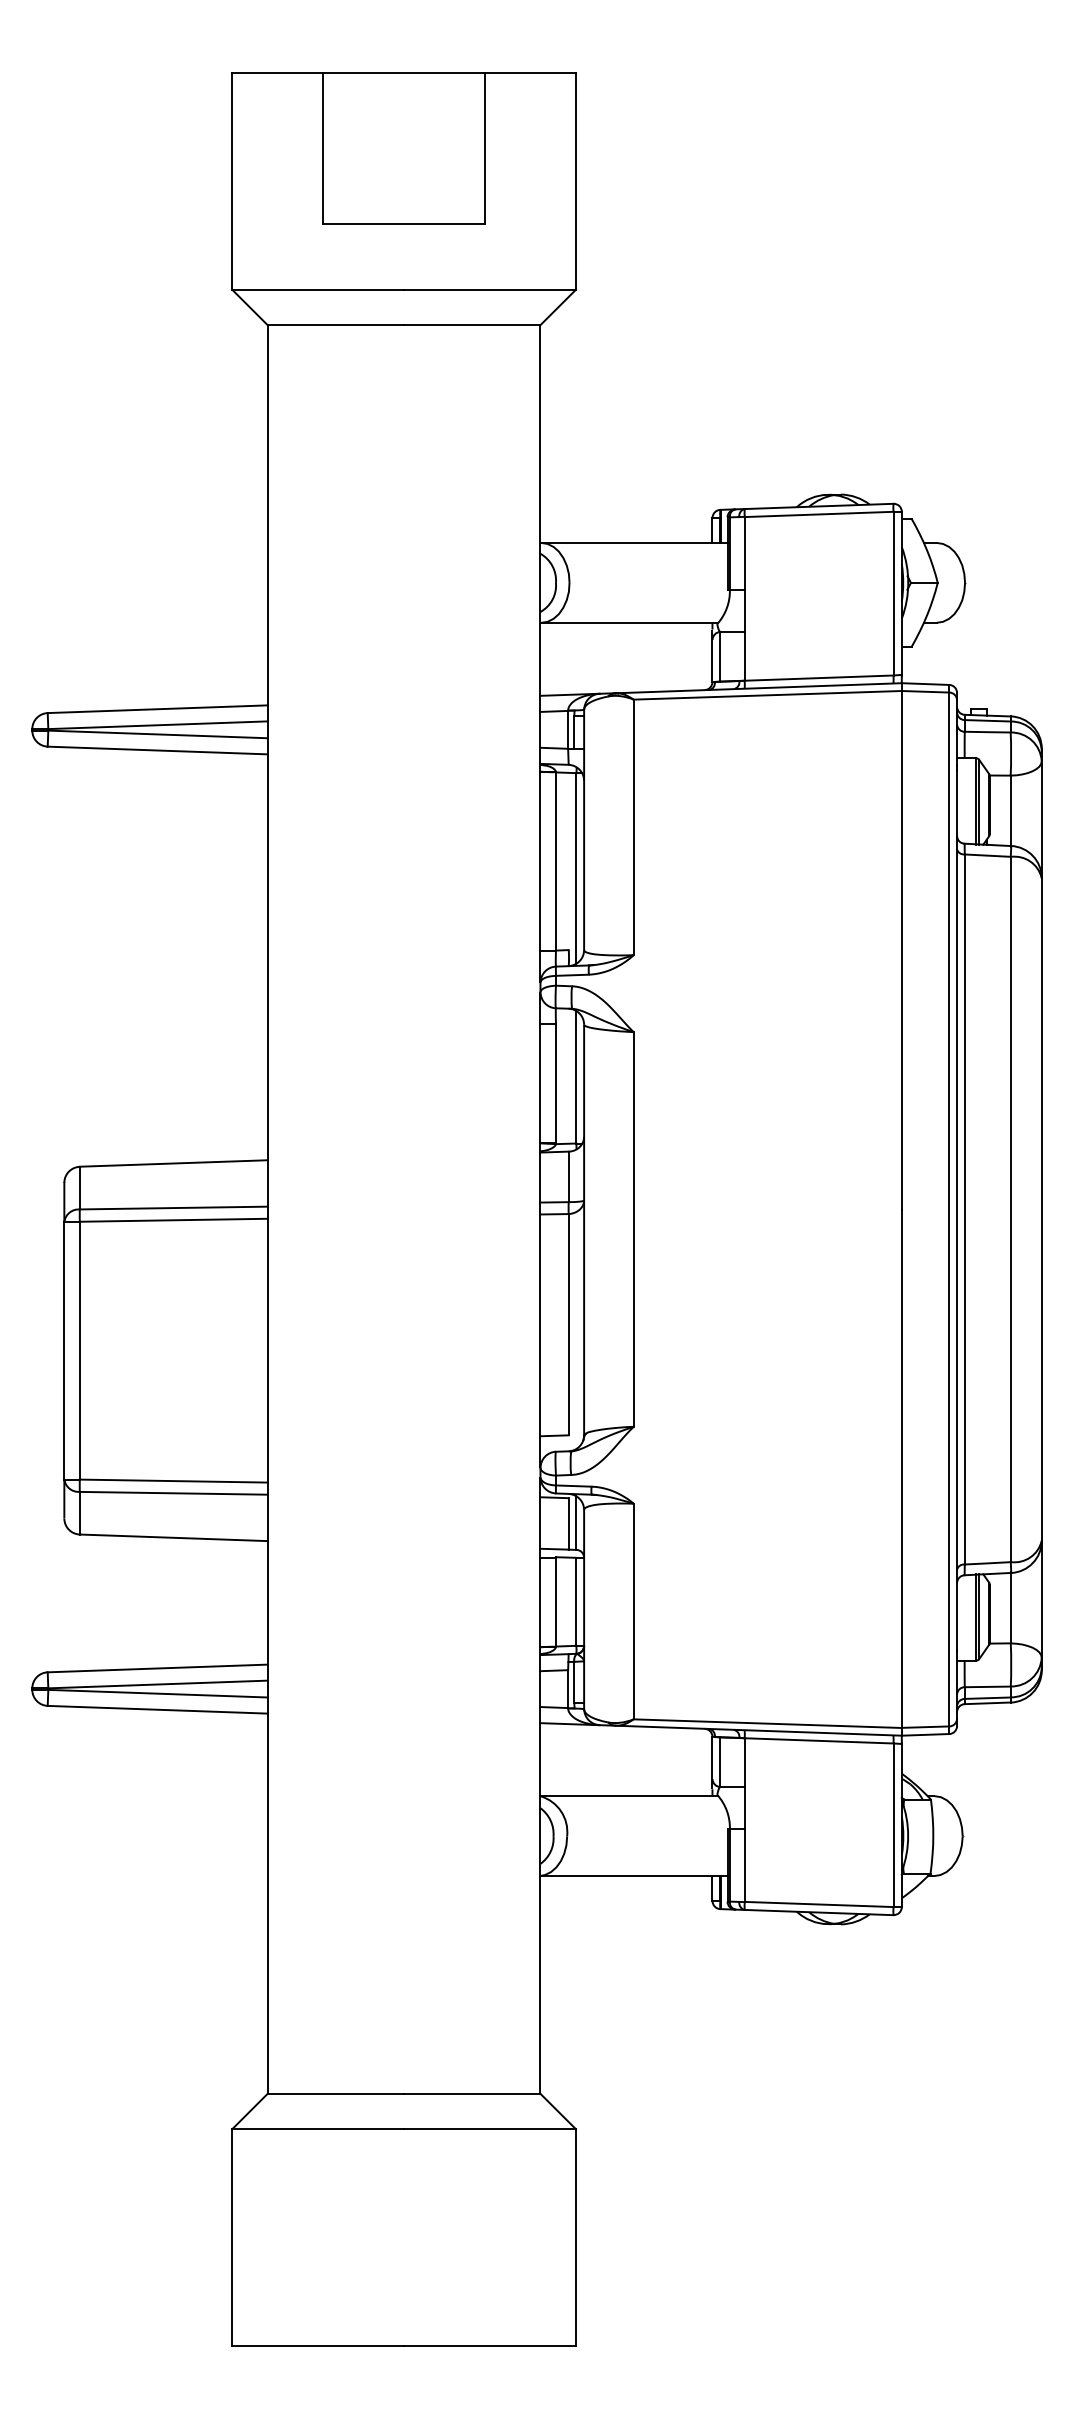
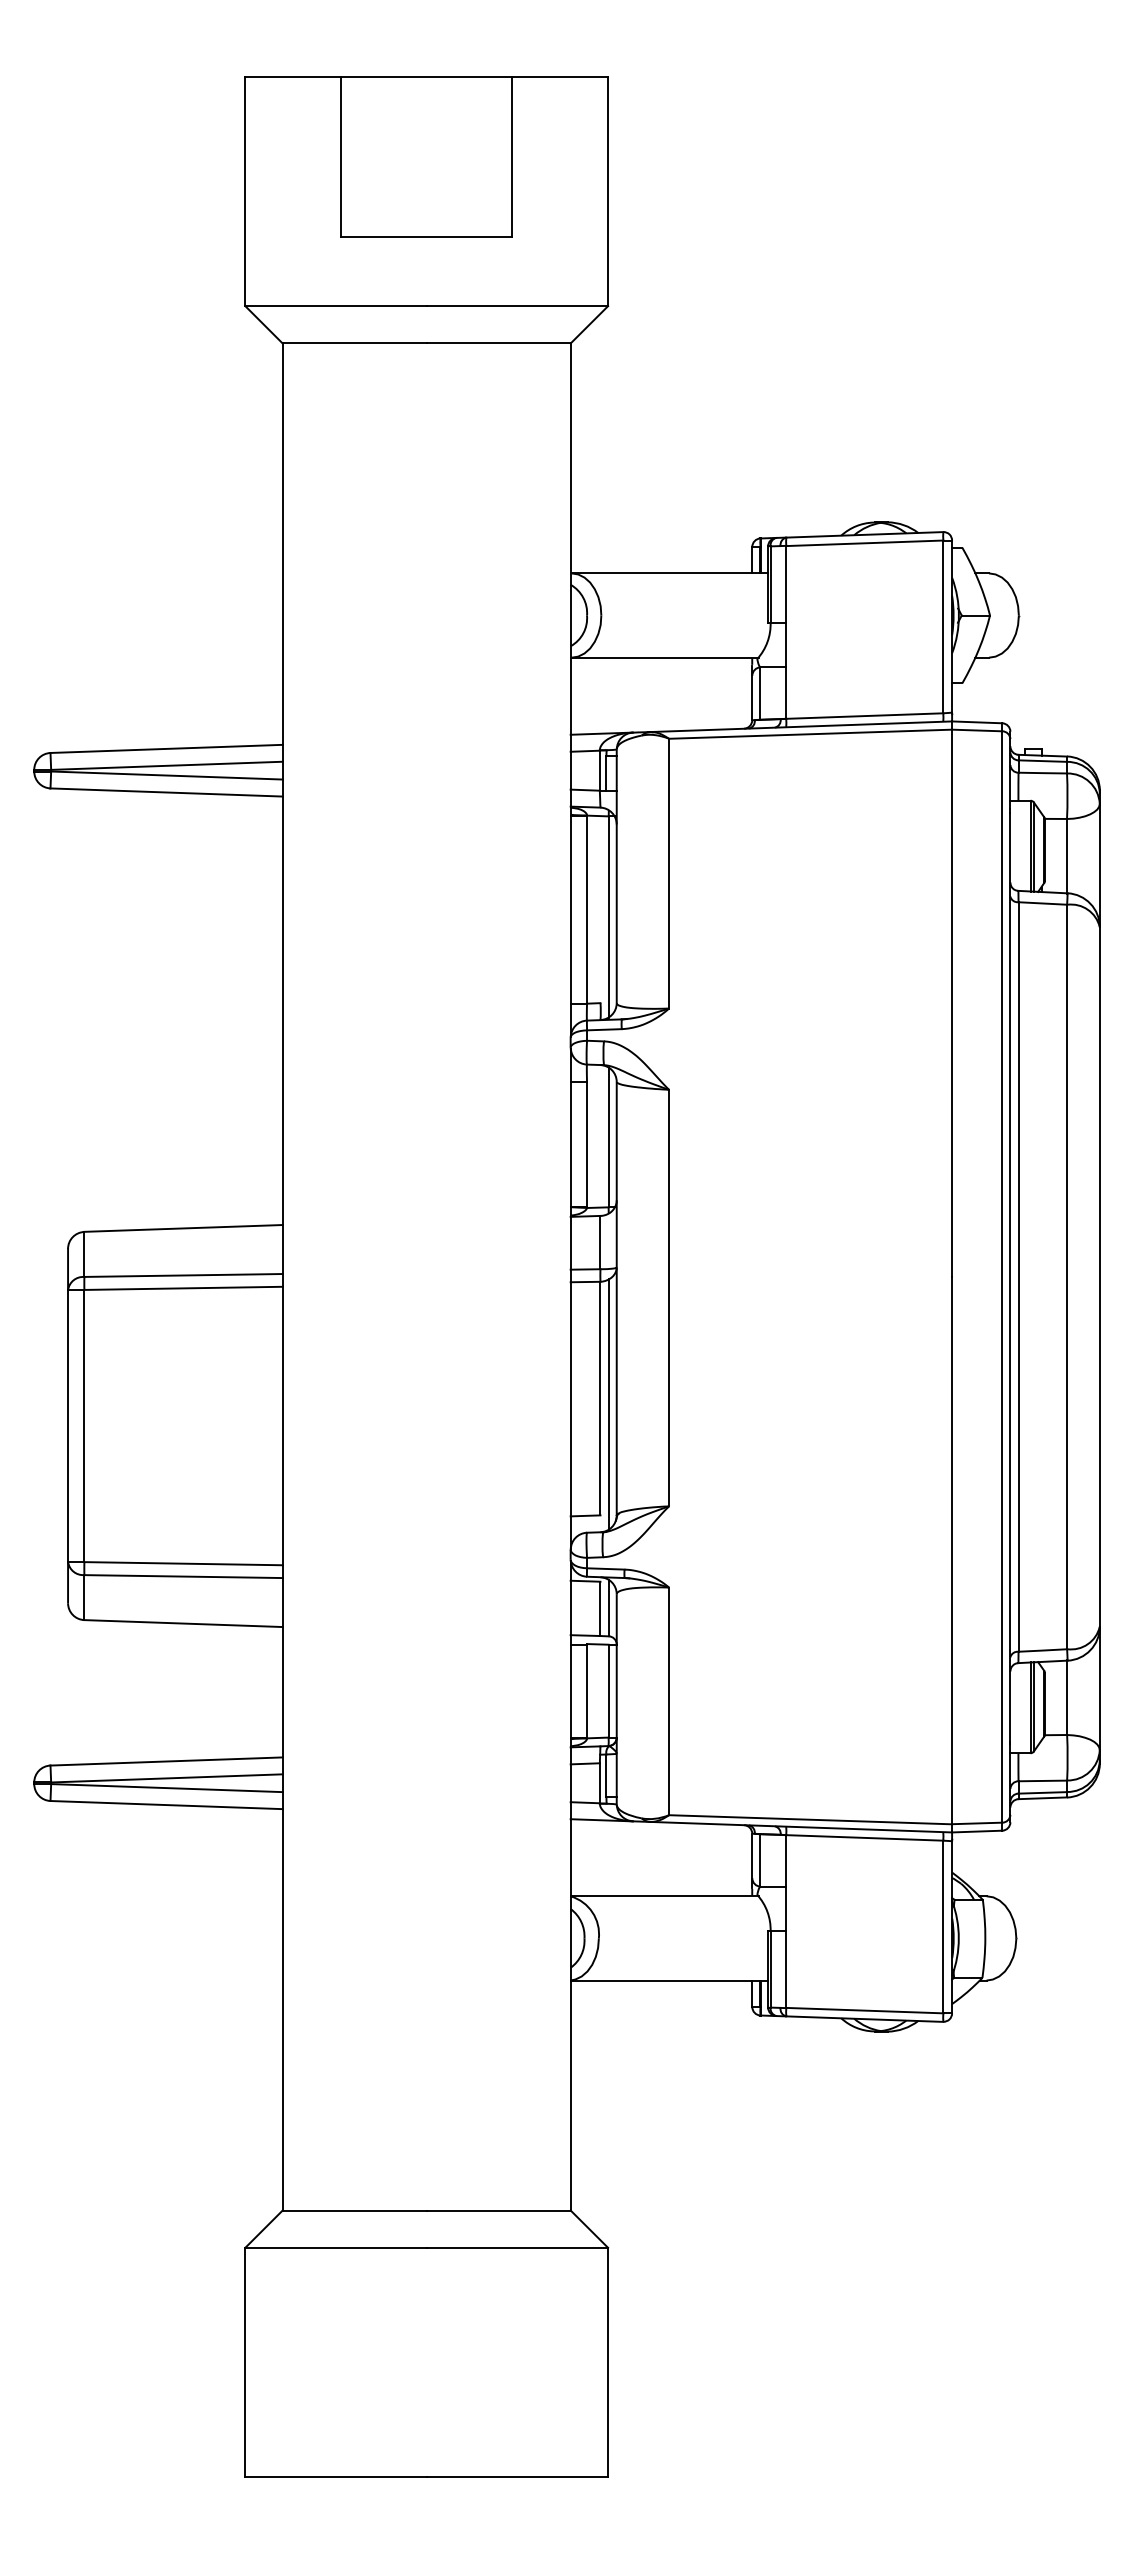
line: (576, 1330) -> (608, 1404), added

